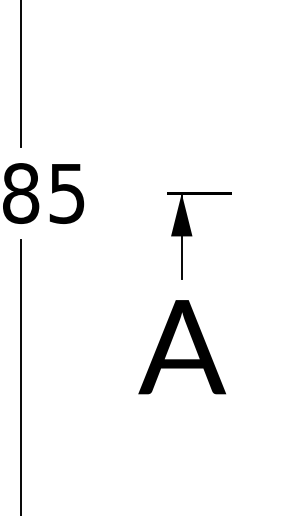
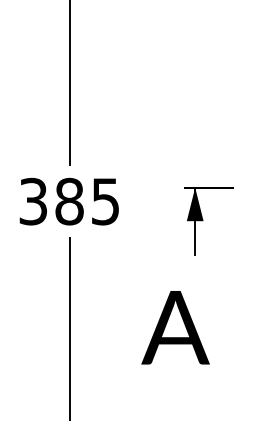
part: (198, 236) -> (208, 221), moved
text: (182, 346) -> (175, 327), moved

